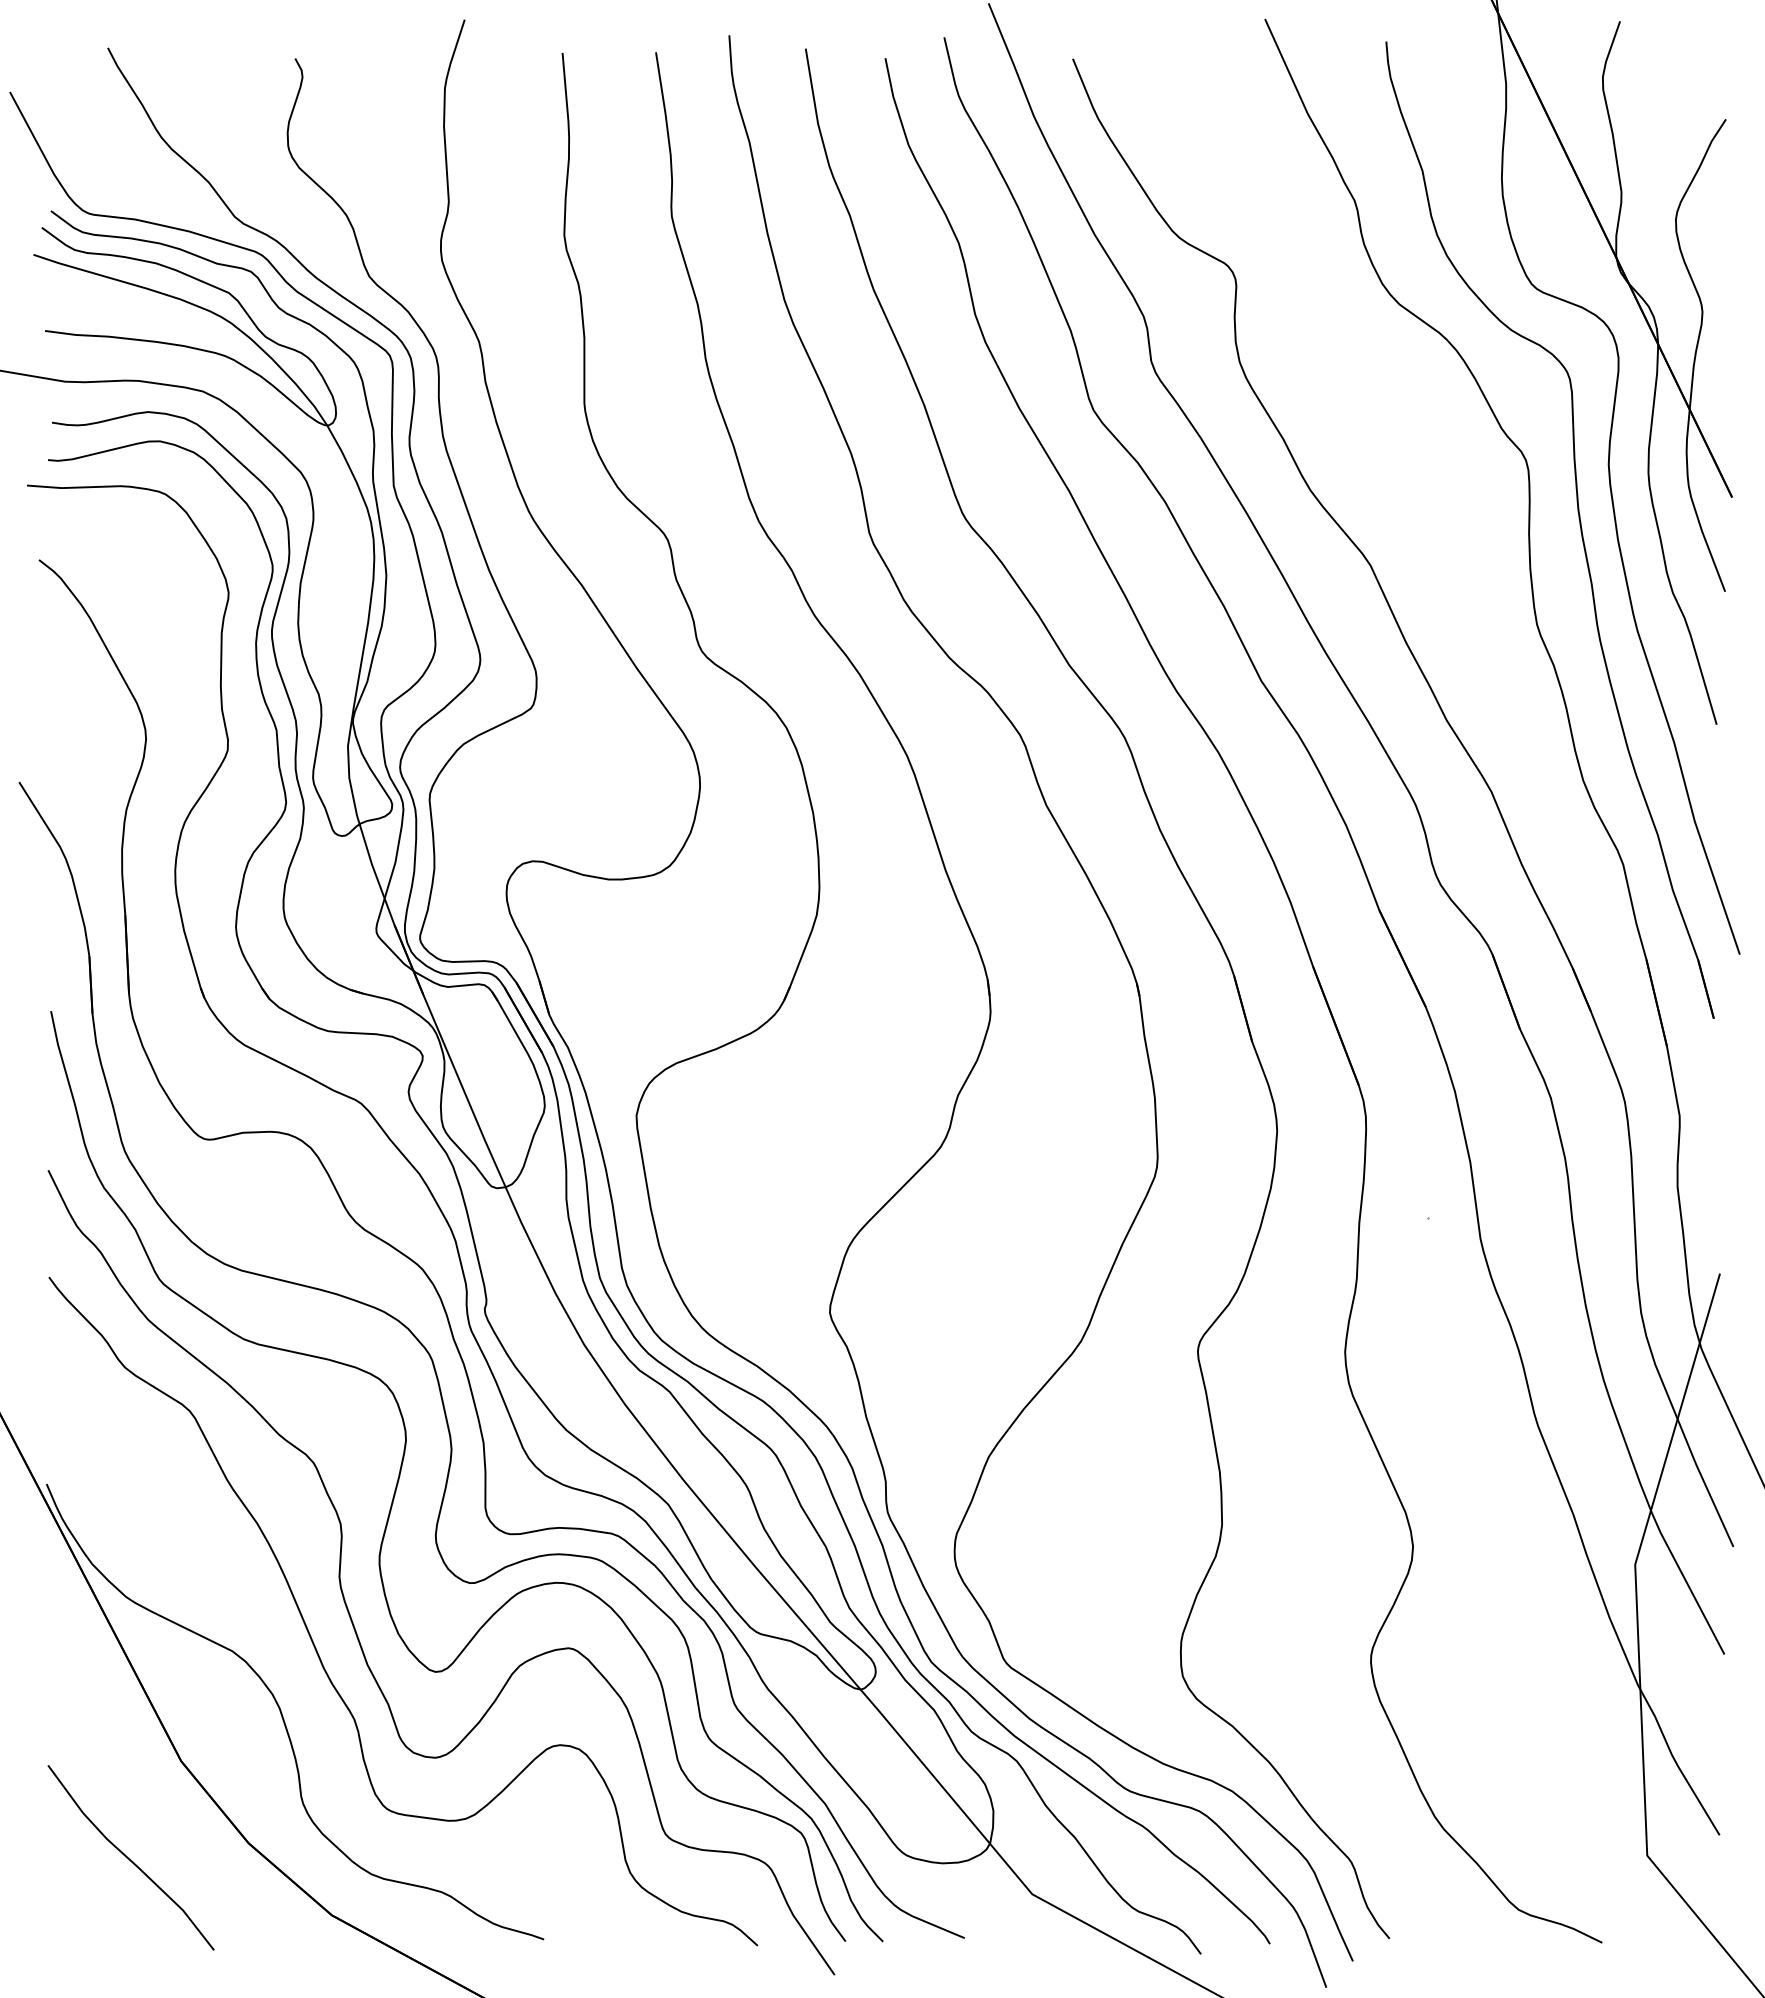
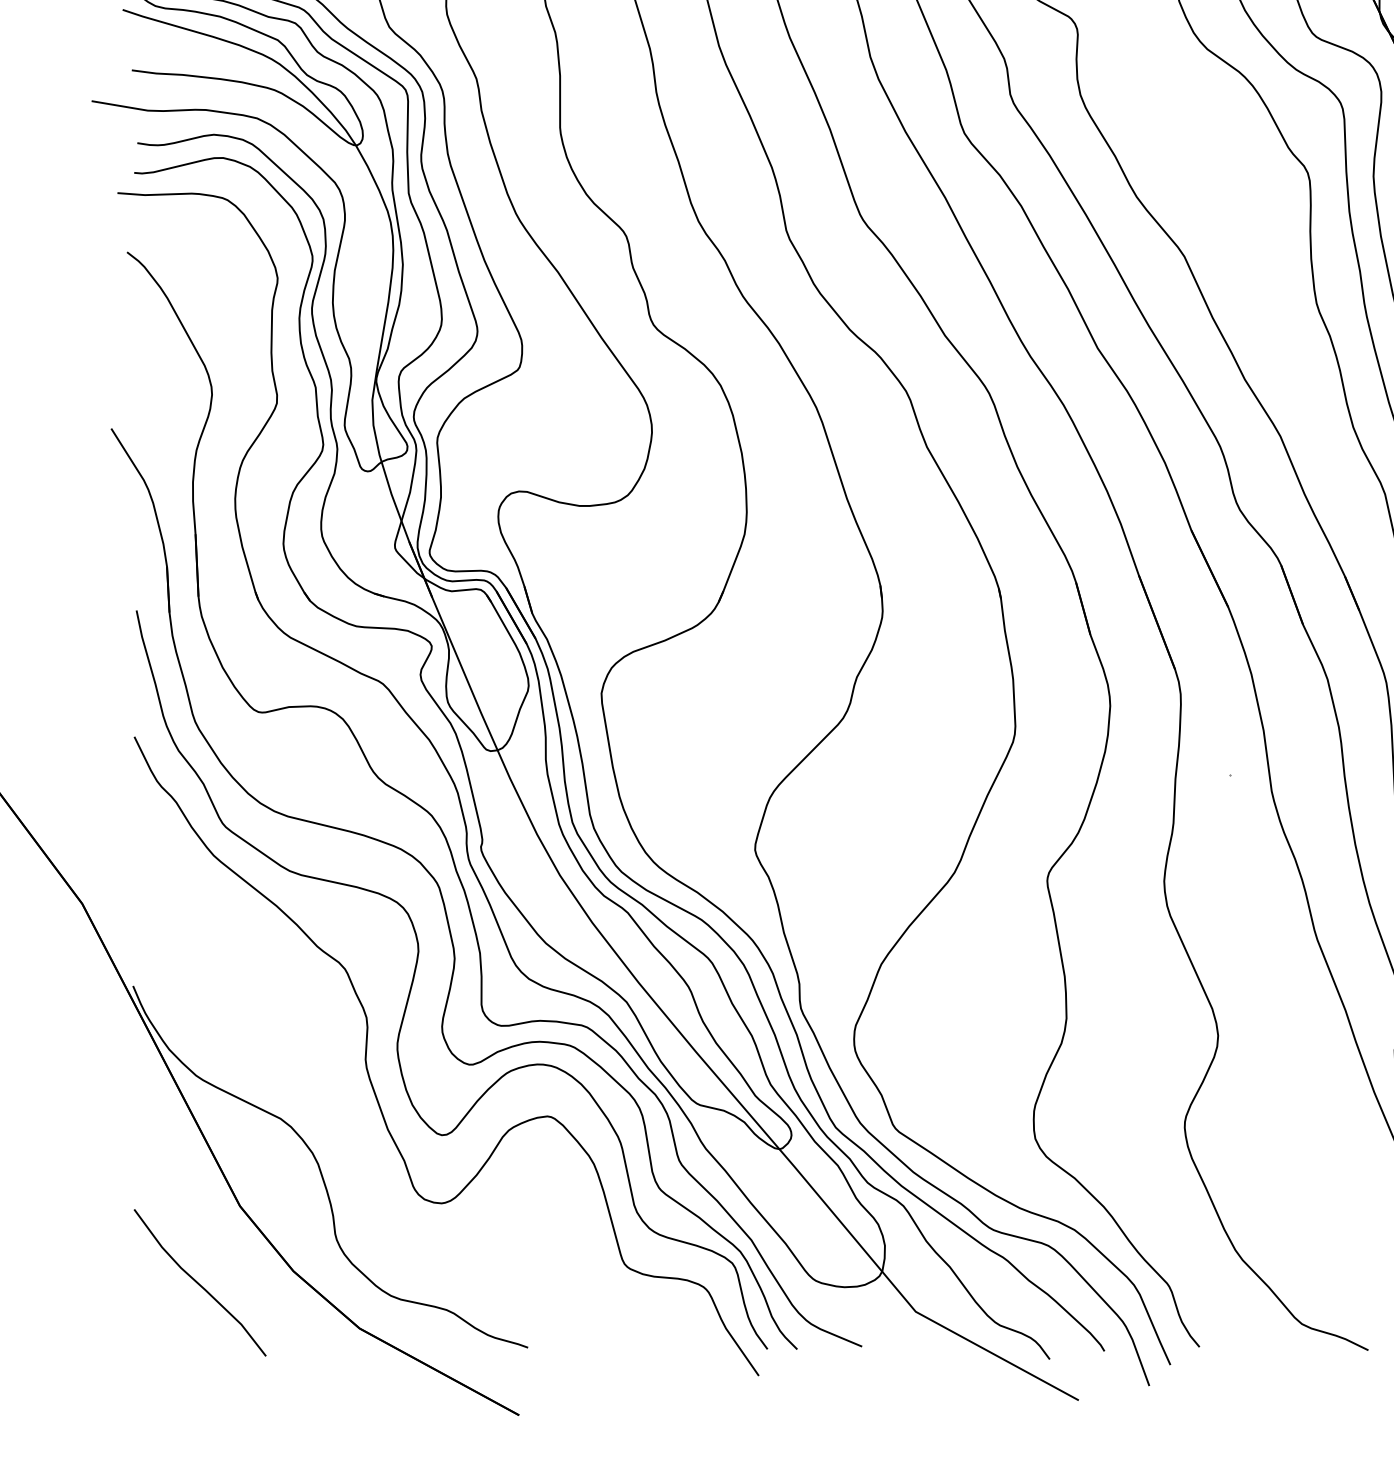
curve: (315, 1645) -> (346, 1114), removed

